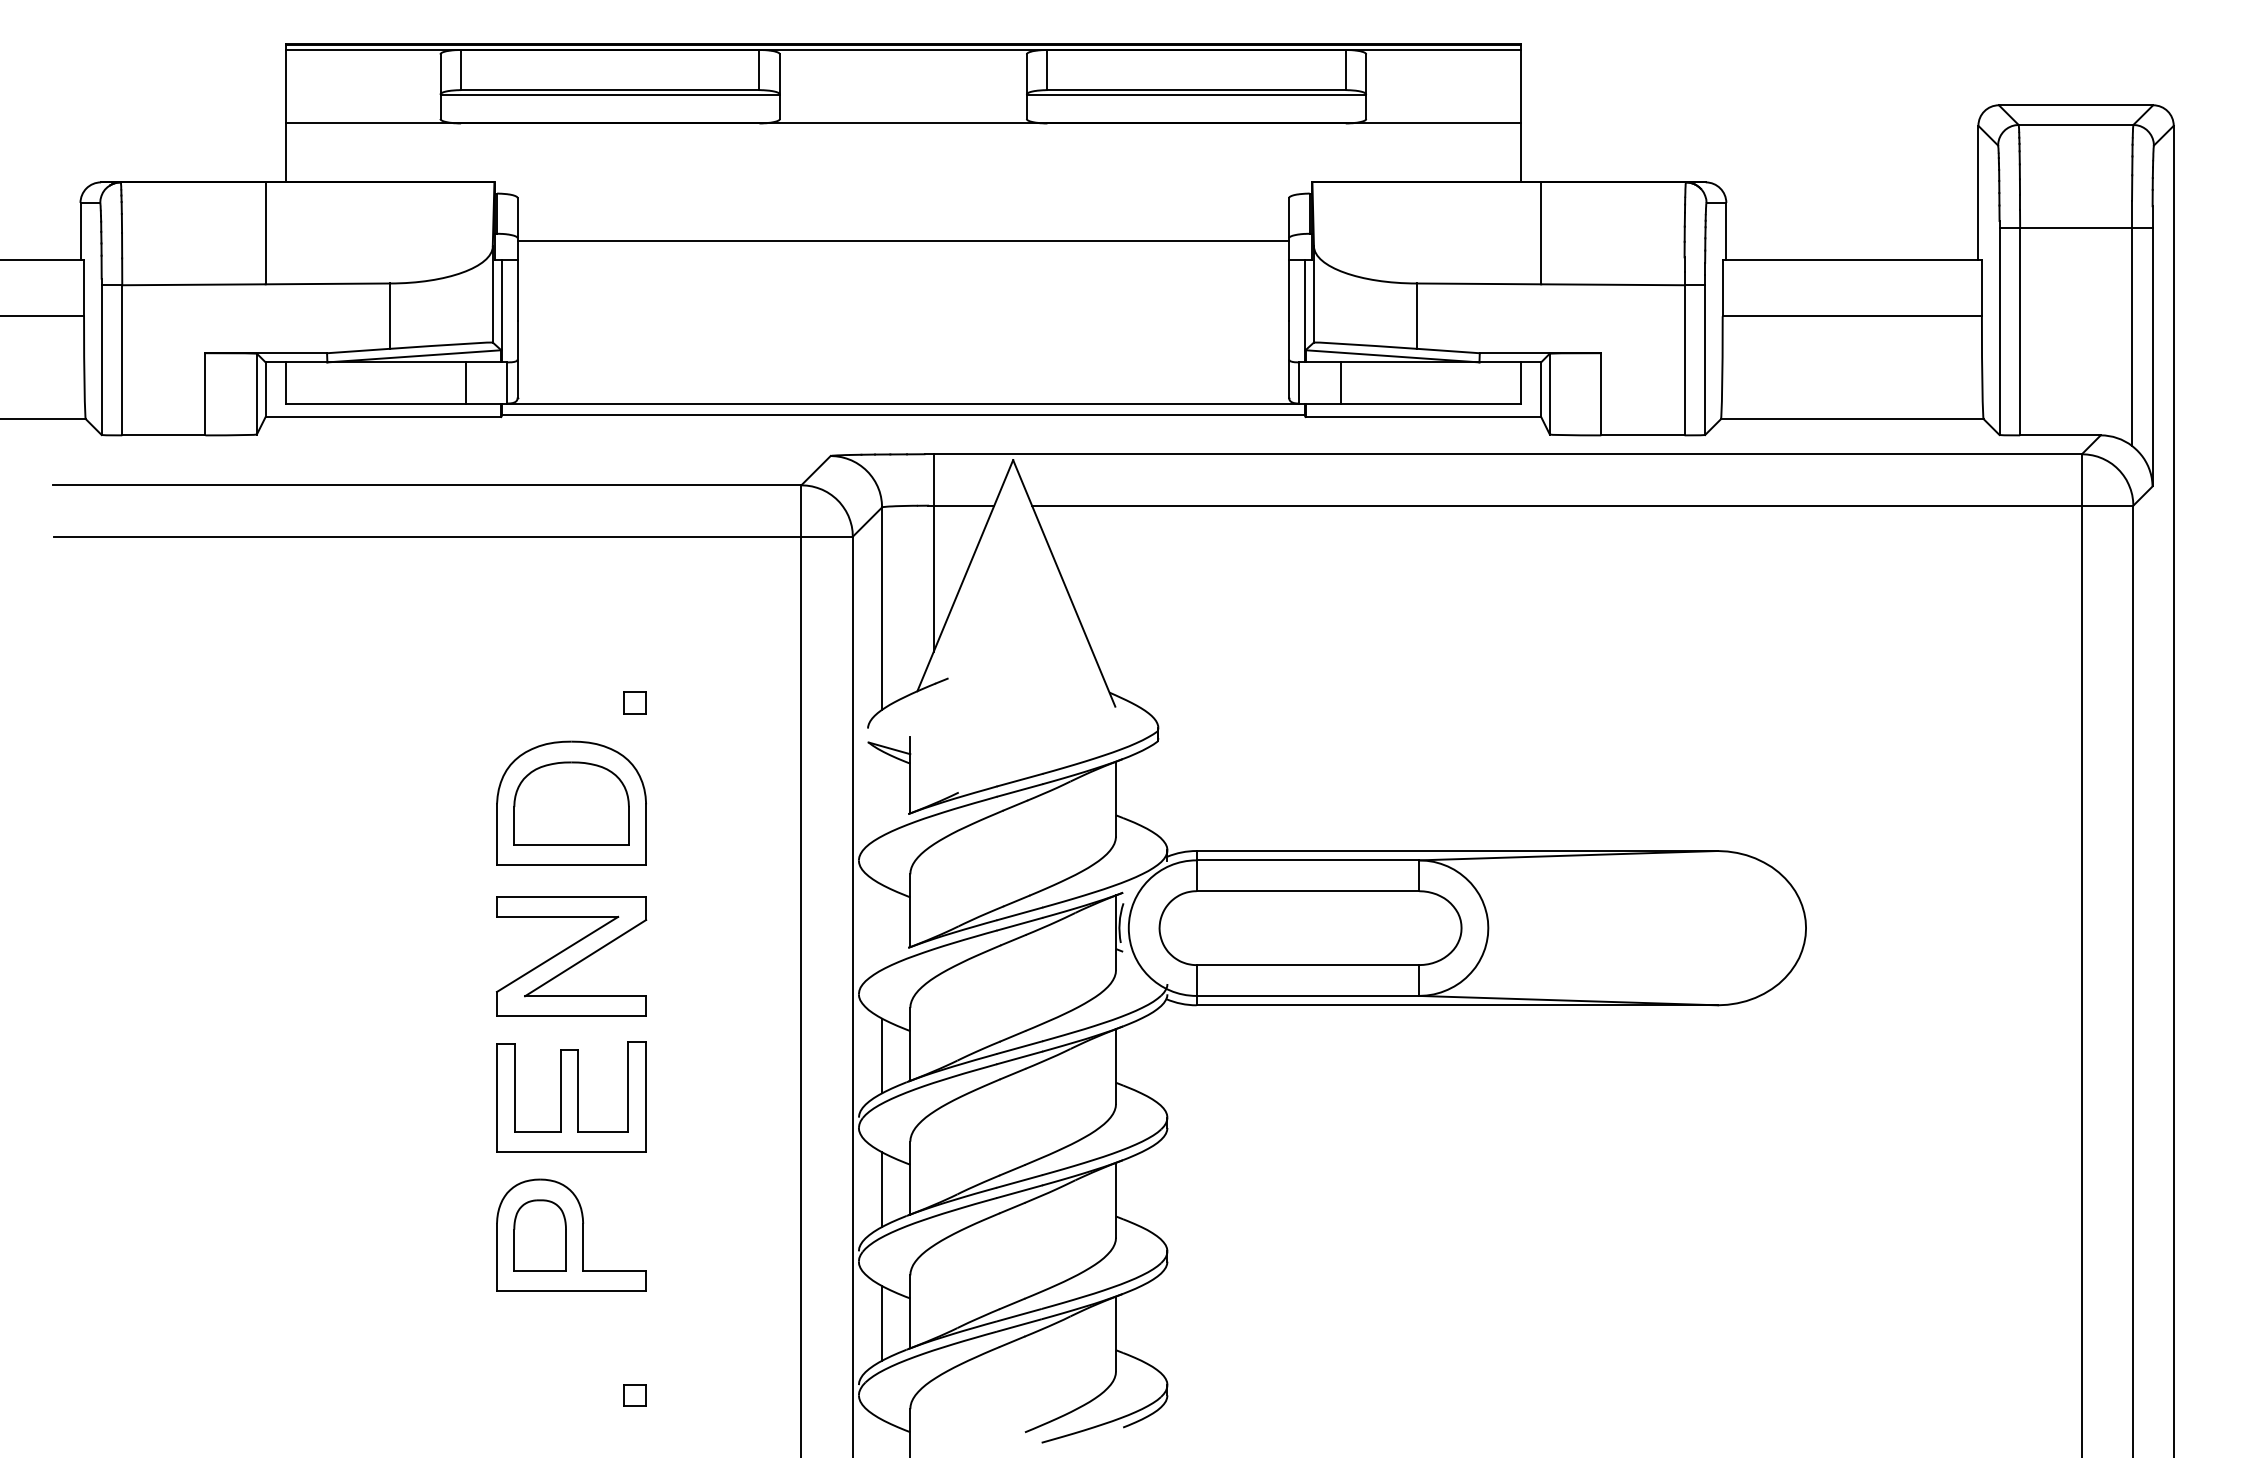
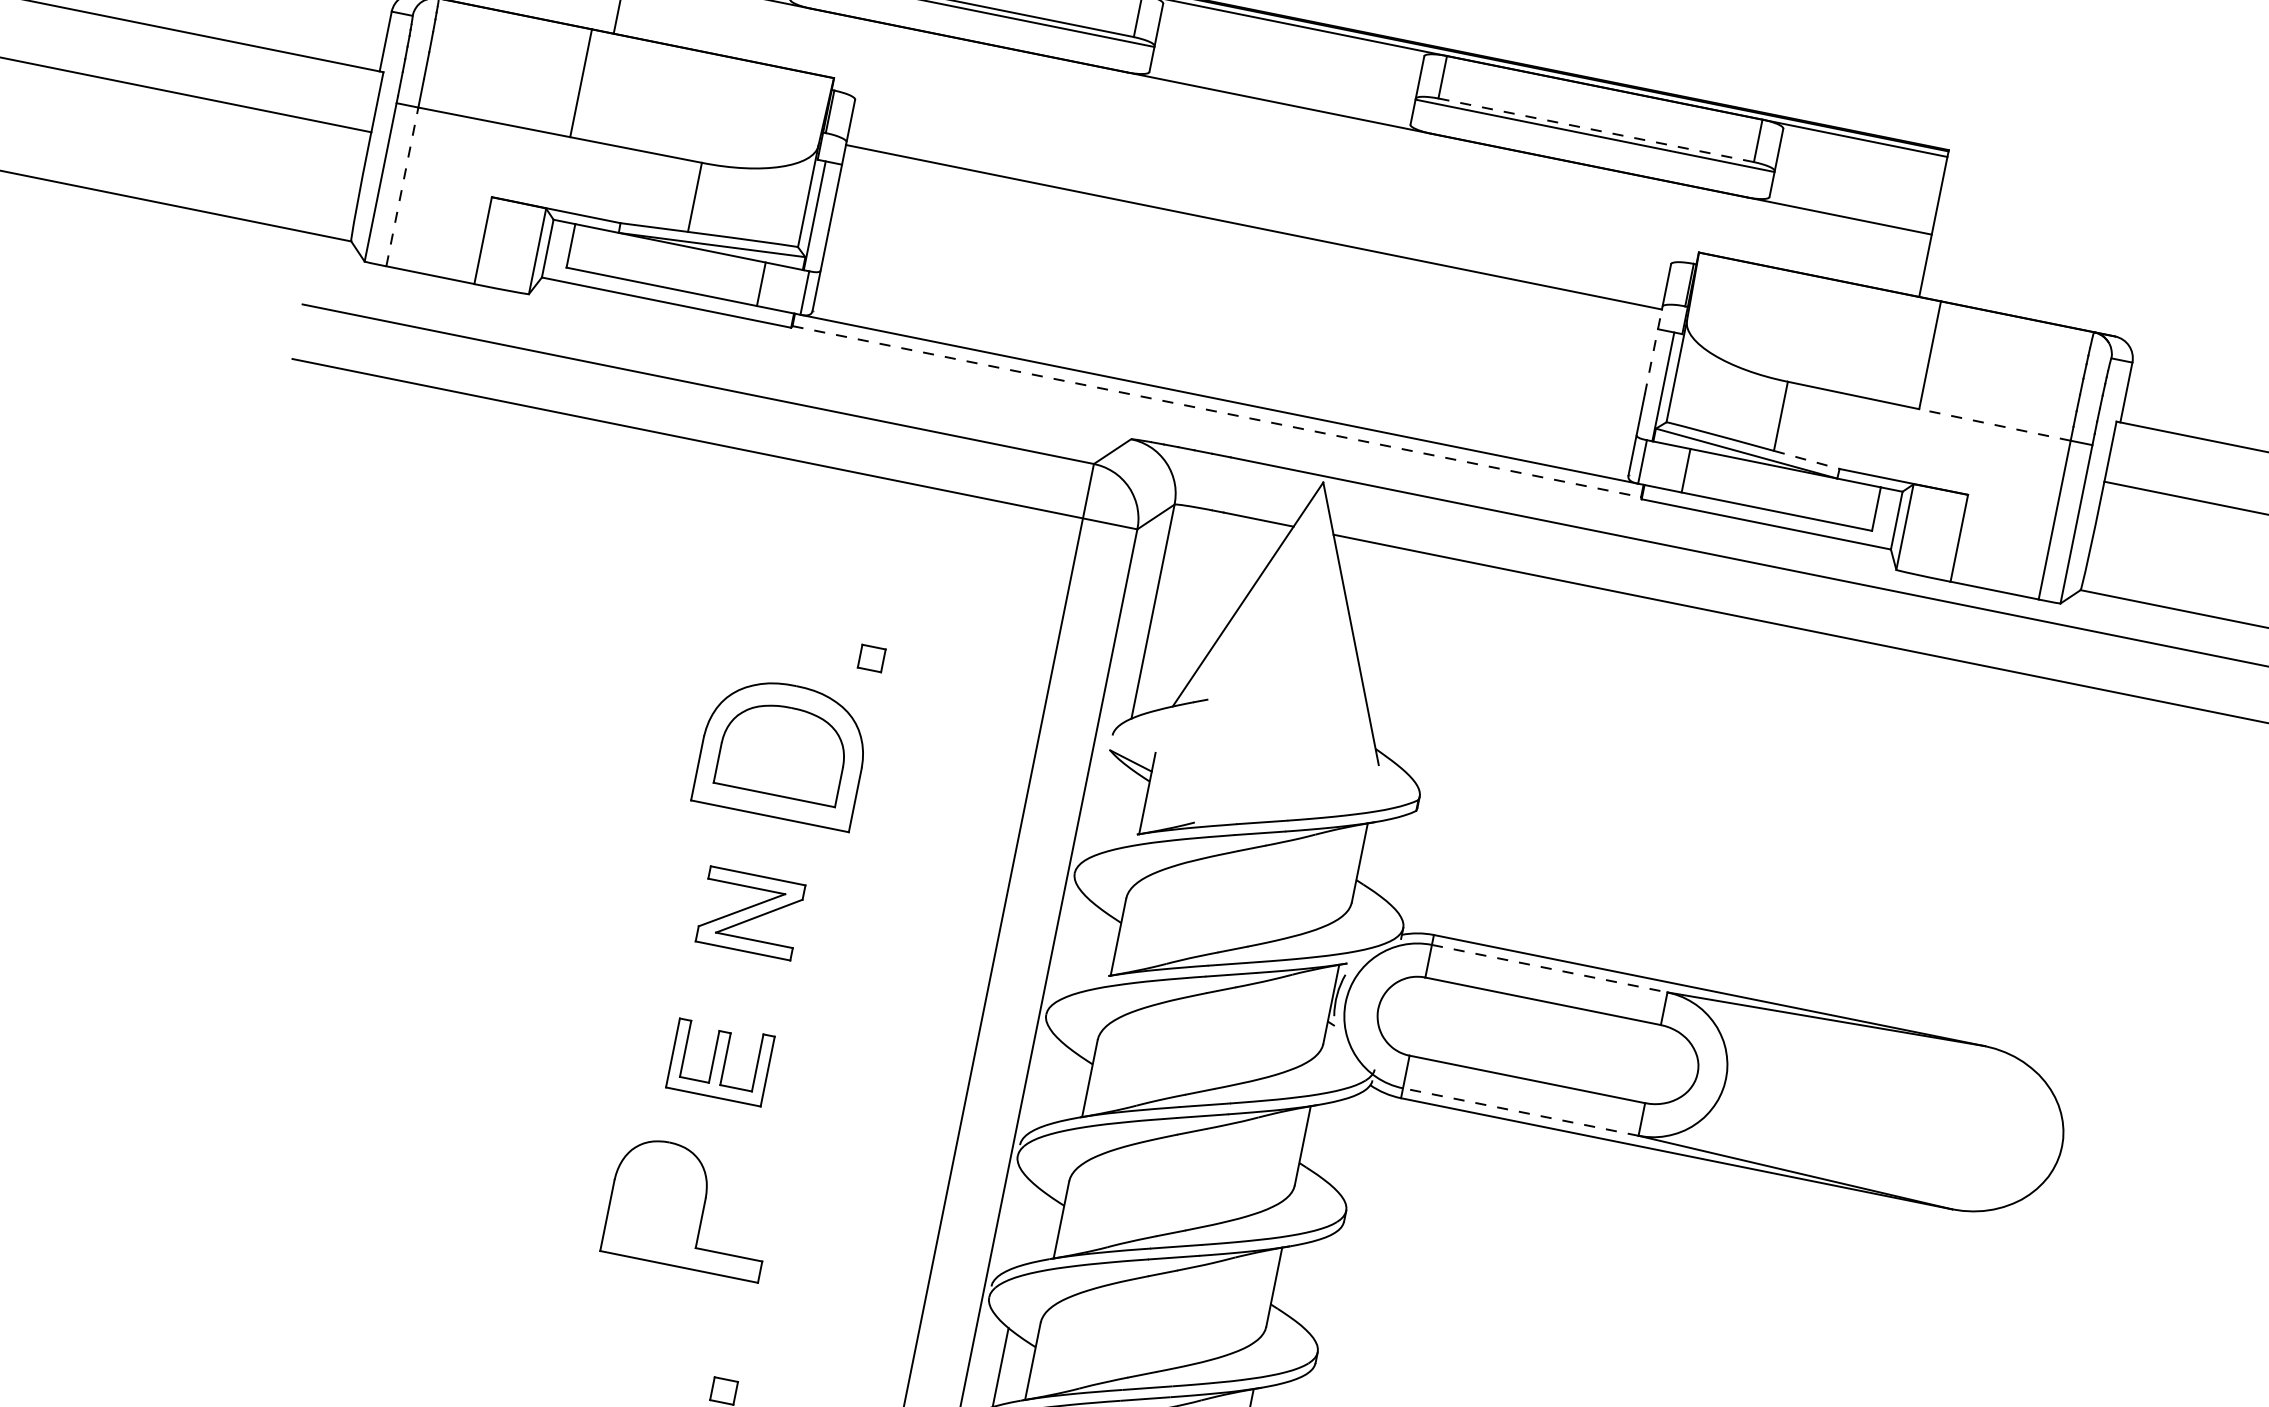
line: (1197, 90) -> (1597, 130), solid -> dashed
line: (1289, 280) -> (1653, 351), solid -> dashed
line: (1612, 284) -> (1994, 424), solid -> dashed
line: (1448, 351) -> (1806, 460), solid -> dashed
line: (122, 359) -> (402, 186), solid -> dashed
line: (903, 415) -> (1216, 411), solid -> dashed
line: (933, 553) -> (1219, 564), removed
line: (1308, 860) -> (1550, 968), solid -> dashed
part: (571, 956) -> (750, 913), size x0.6
line: (1307, 995) -> (1520, 1111), solid -> dashed
line: (882, 1055) -> (1058, 1084), removed
part: (571, 1096) -> (720, 1061), size x0.6
line: (882, 1189) -> (1029, 1226), removed
part: (539, 1235) -> (657, 1201), removed

